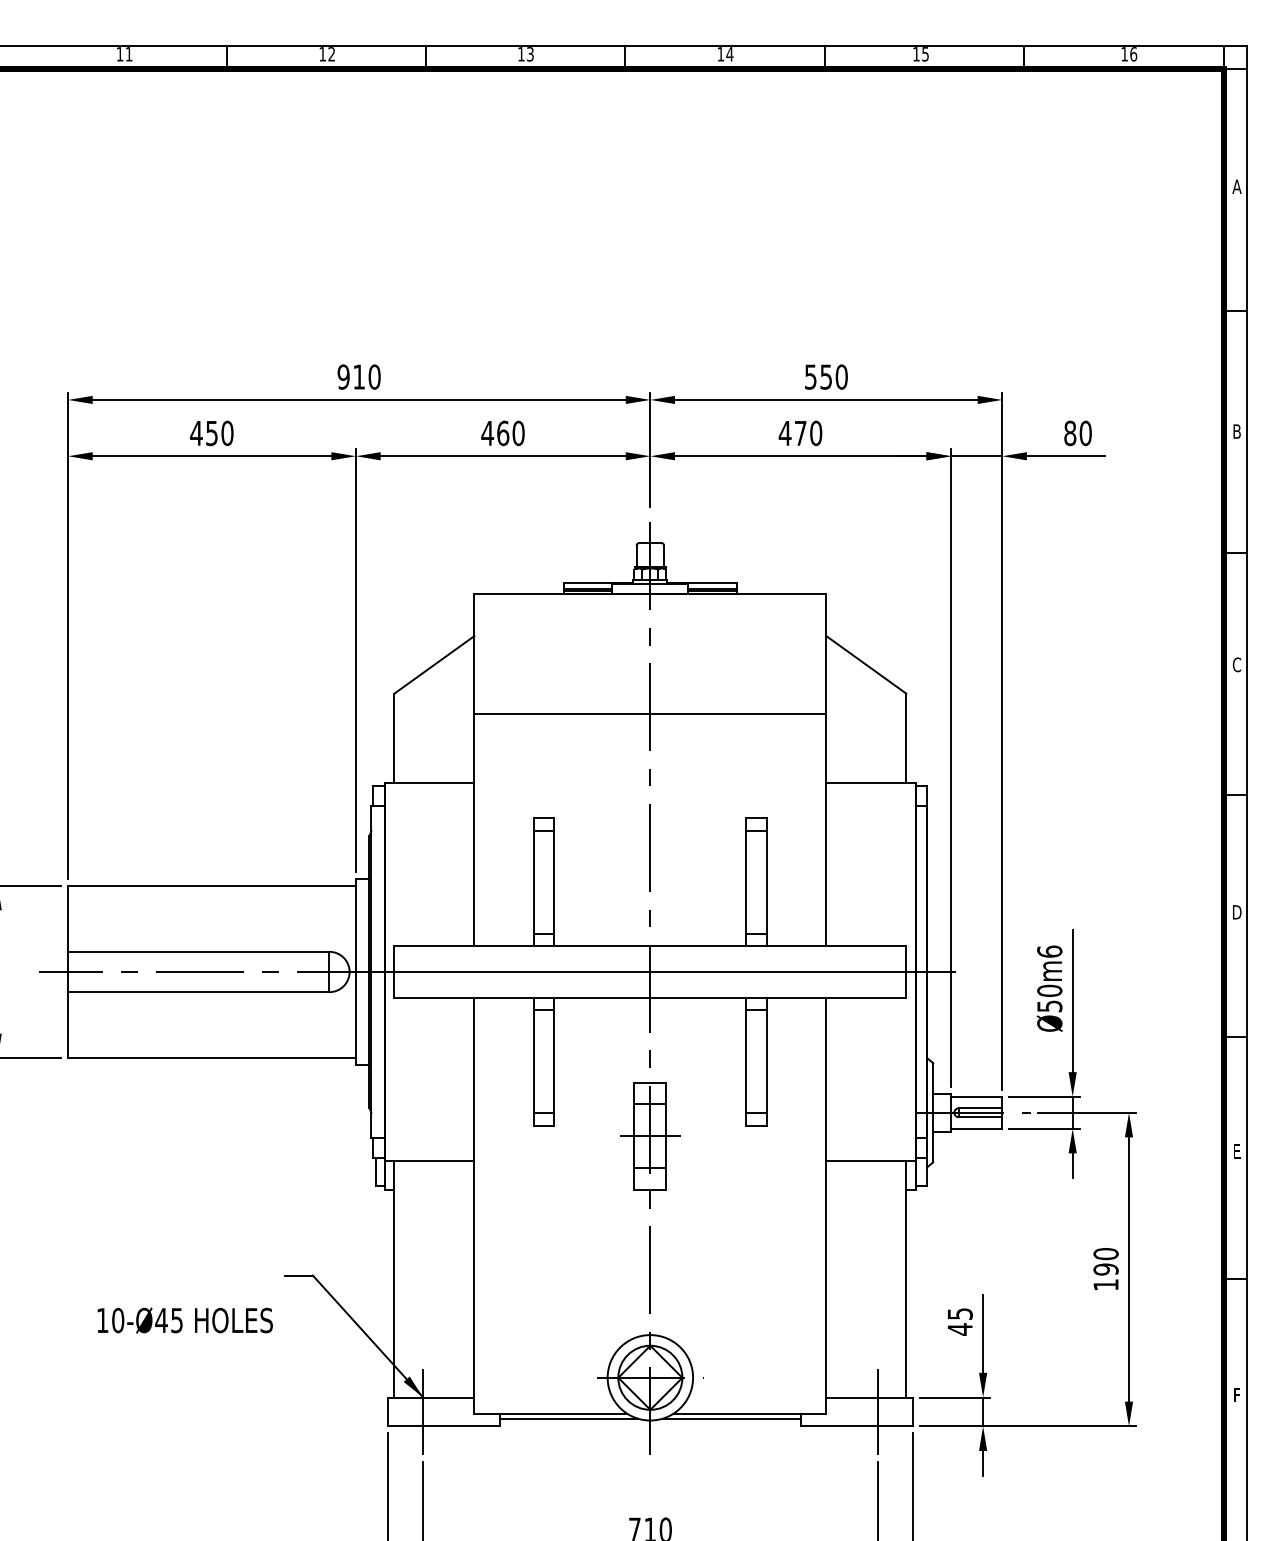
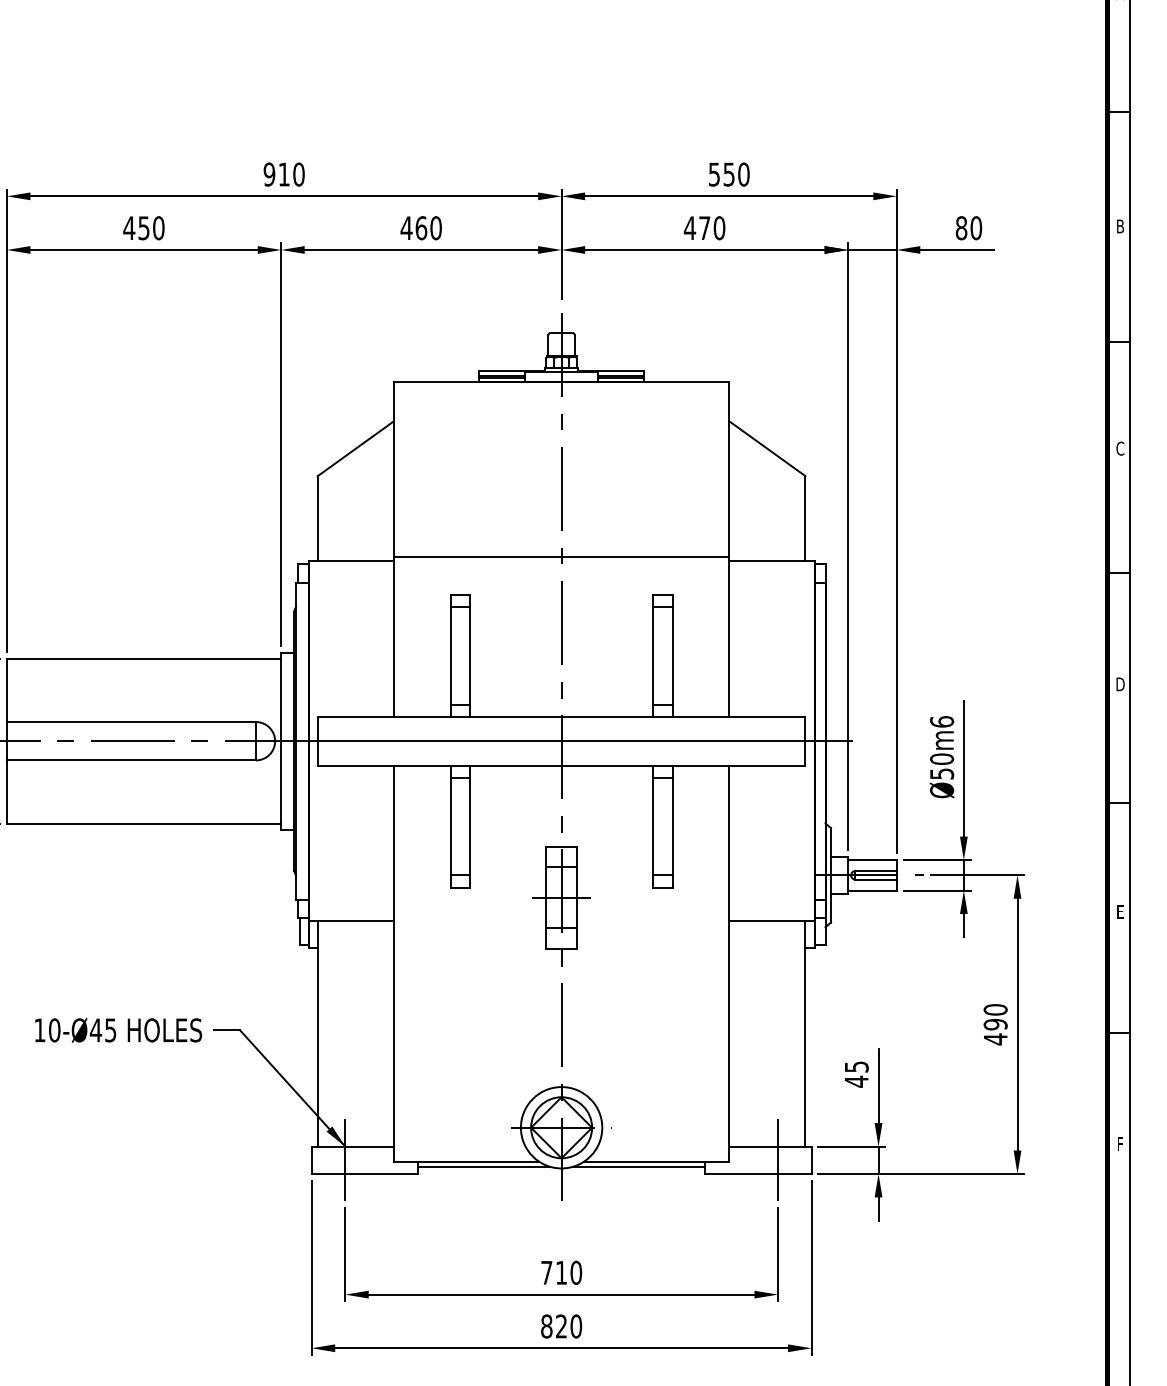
line: (650, 714) -> (561, 557), moved
text: (1105, 1284) -> (995, 1038), 190 -> 490
text: (184, 1320) -> (117, 1030), moved

